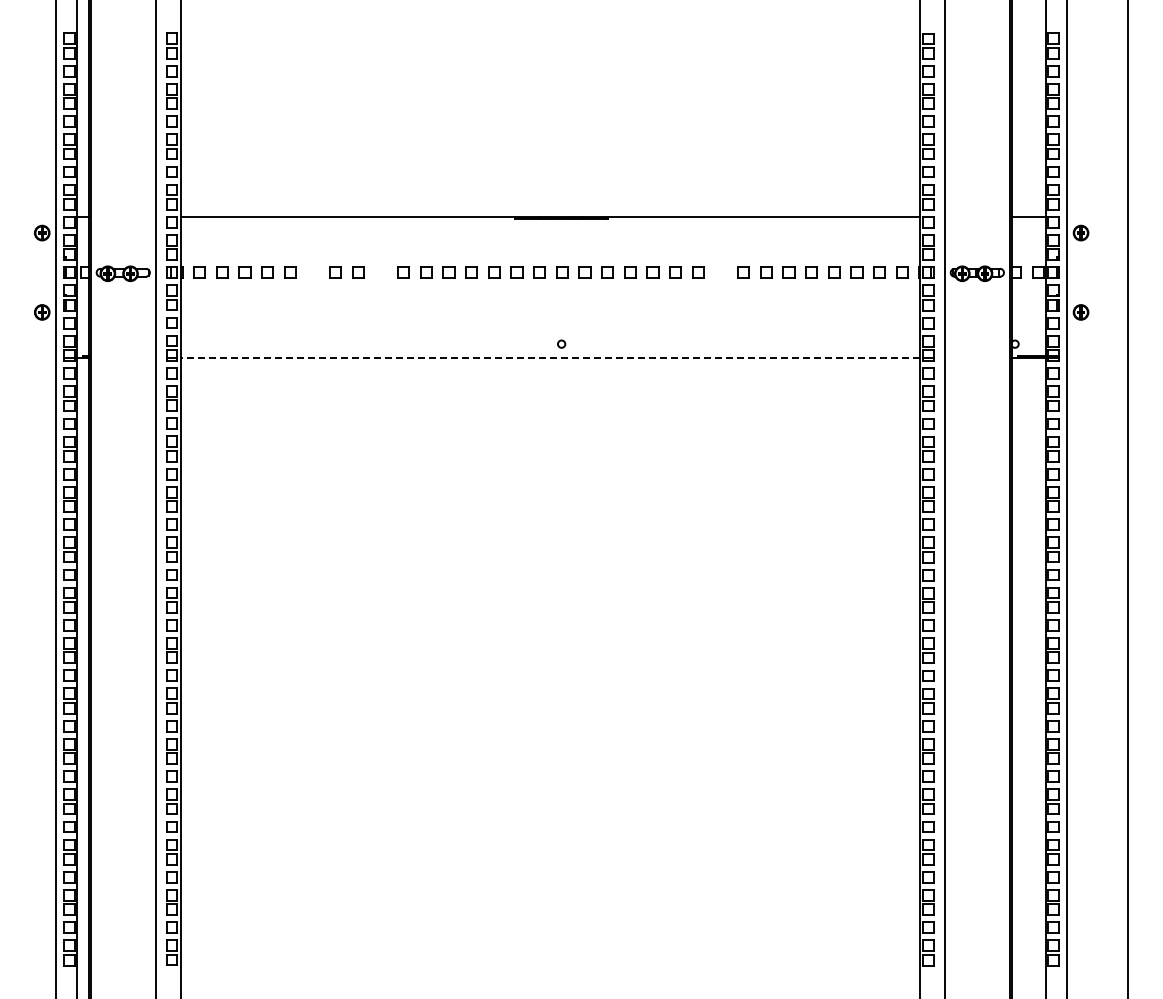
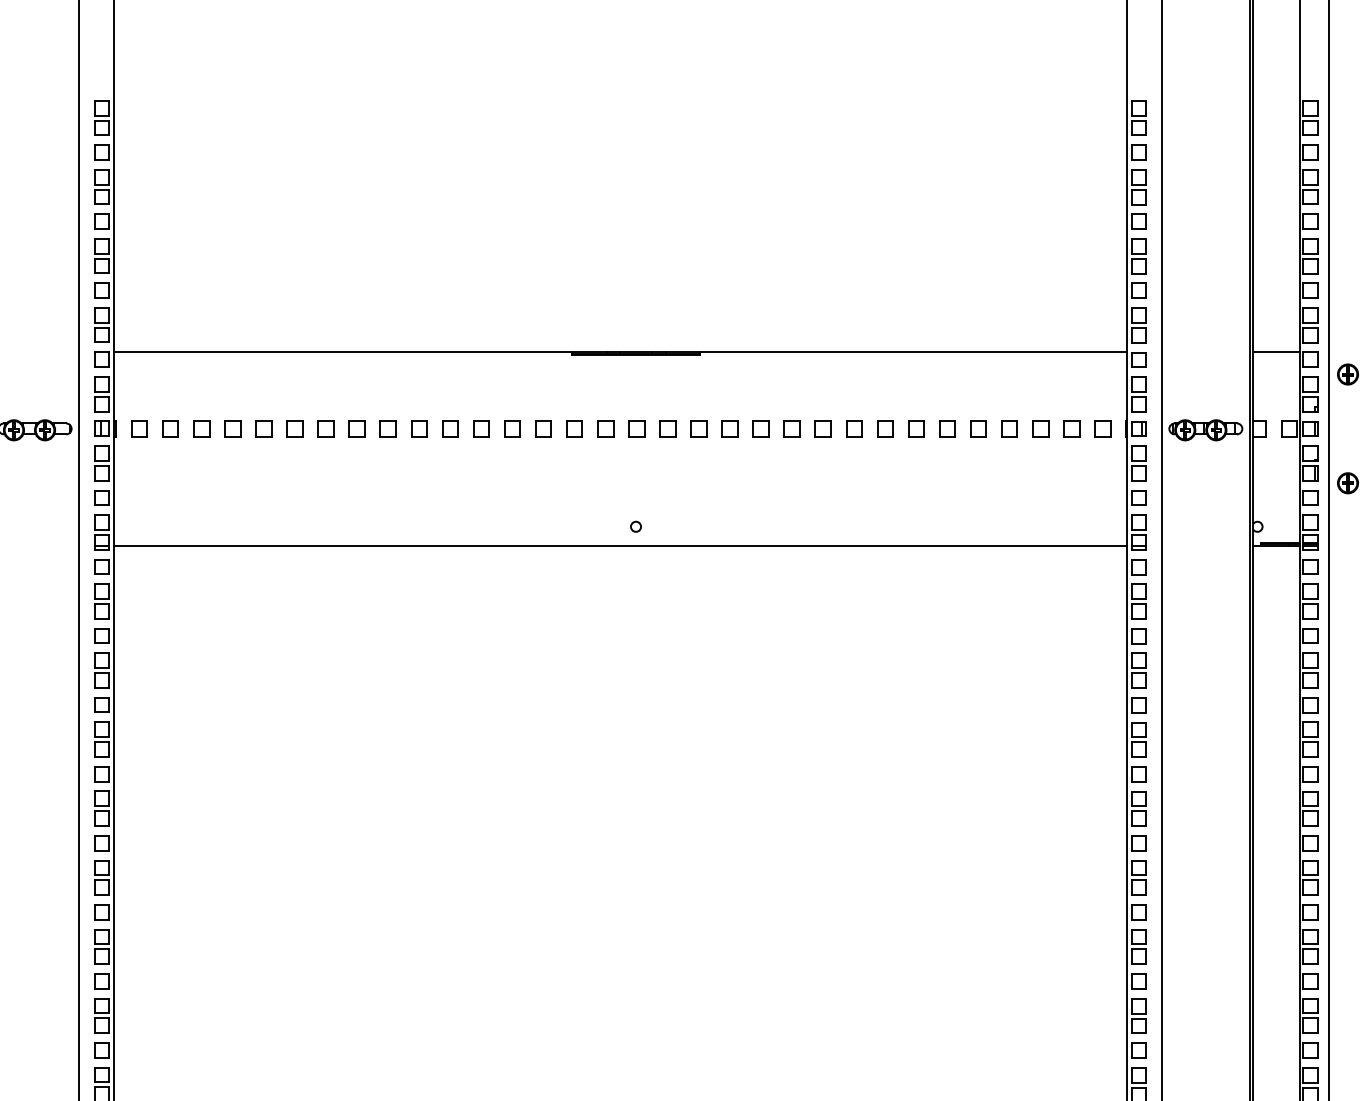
part: (312, 272) -> (294, 428), added
part: (380, 272) -> (387, 428), added
part: (720, 272) -> (853, 428), added
line: (550, 358) -> (620, 546), dashed -> solid

